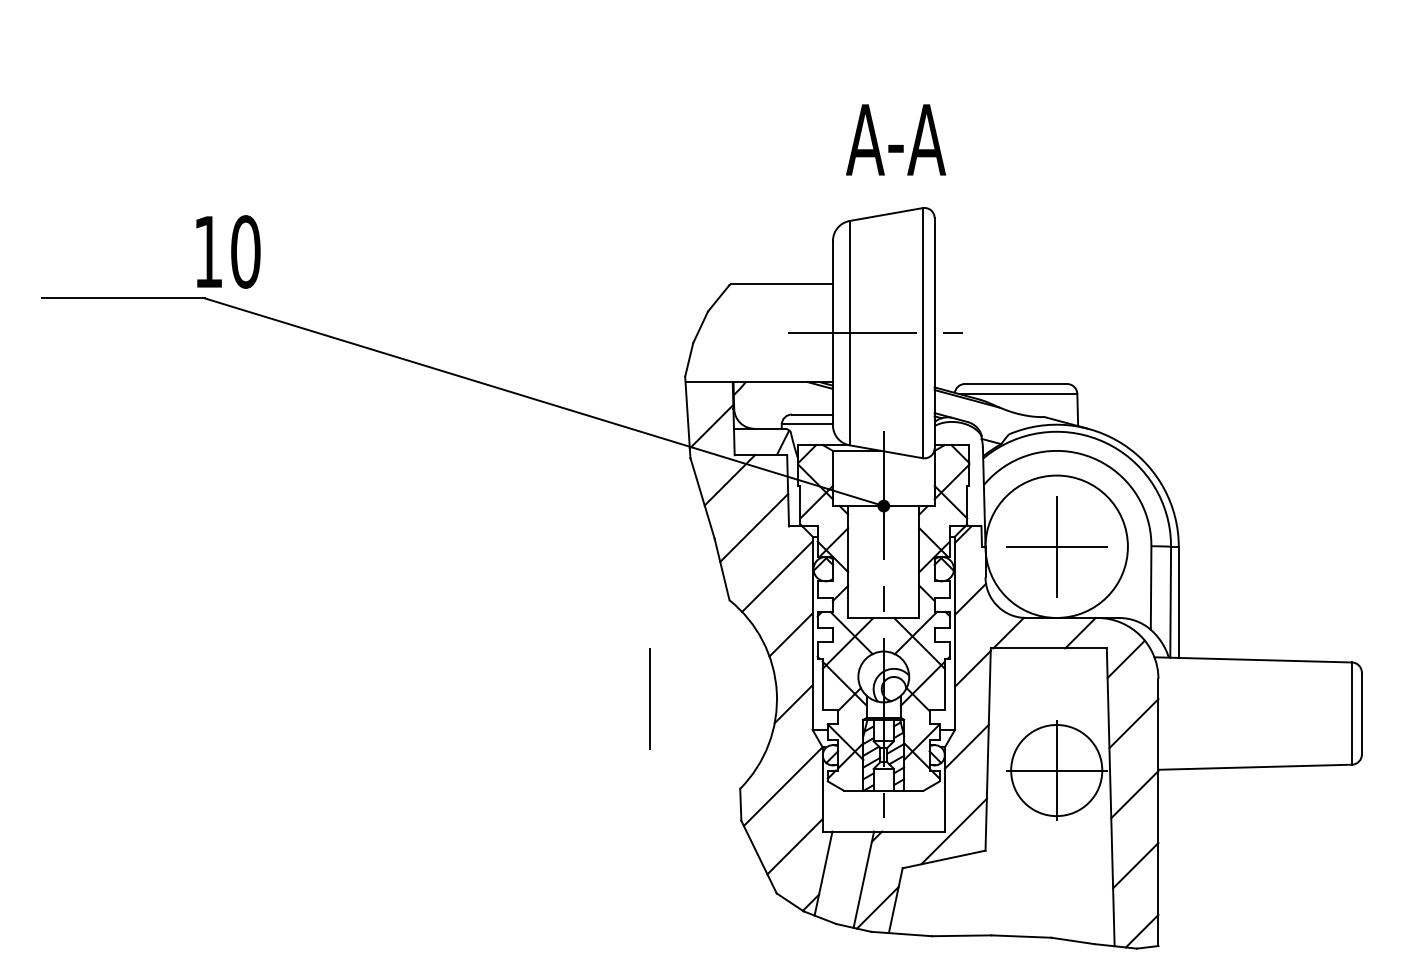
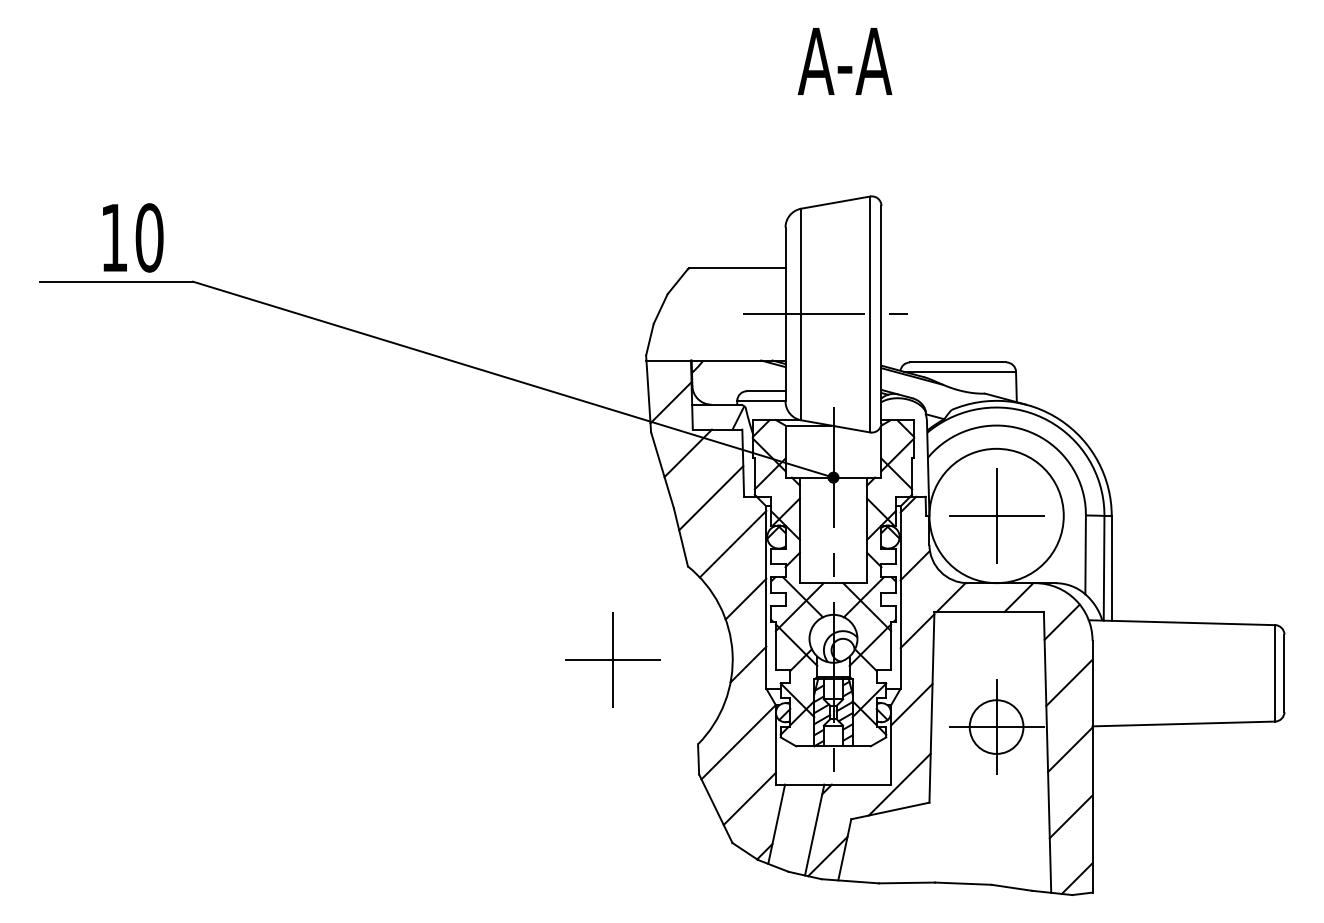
text: (895, 139) -> (844, 61), moved
text: (228, 251) -> (133, 237), moved
line: (649, 699) -> (612, 660), added
circle: (1056, 770) -> (996, 727), size x0.62

